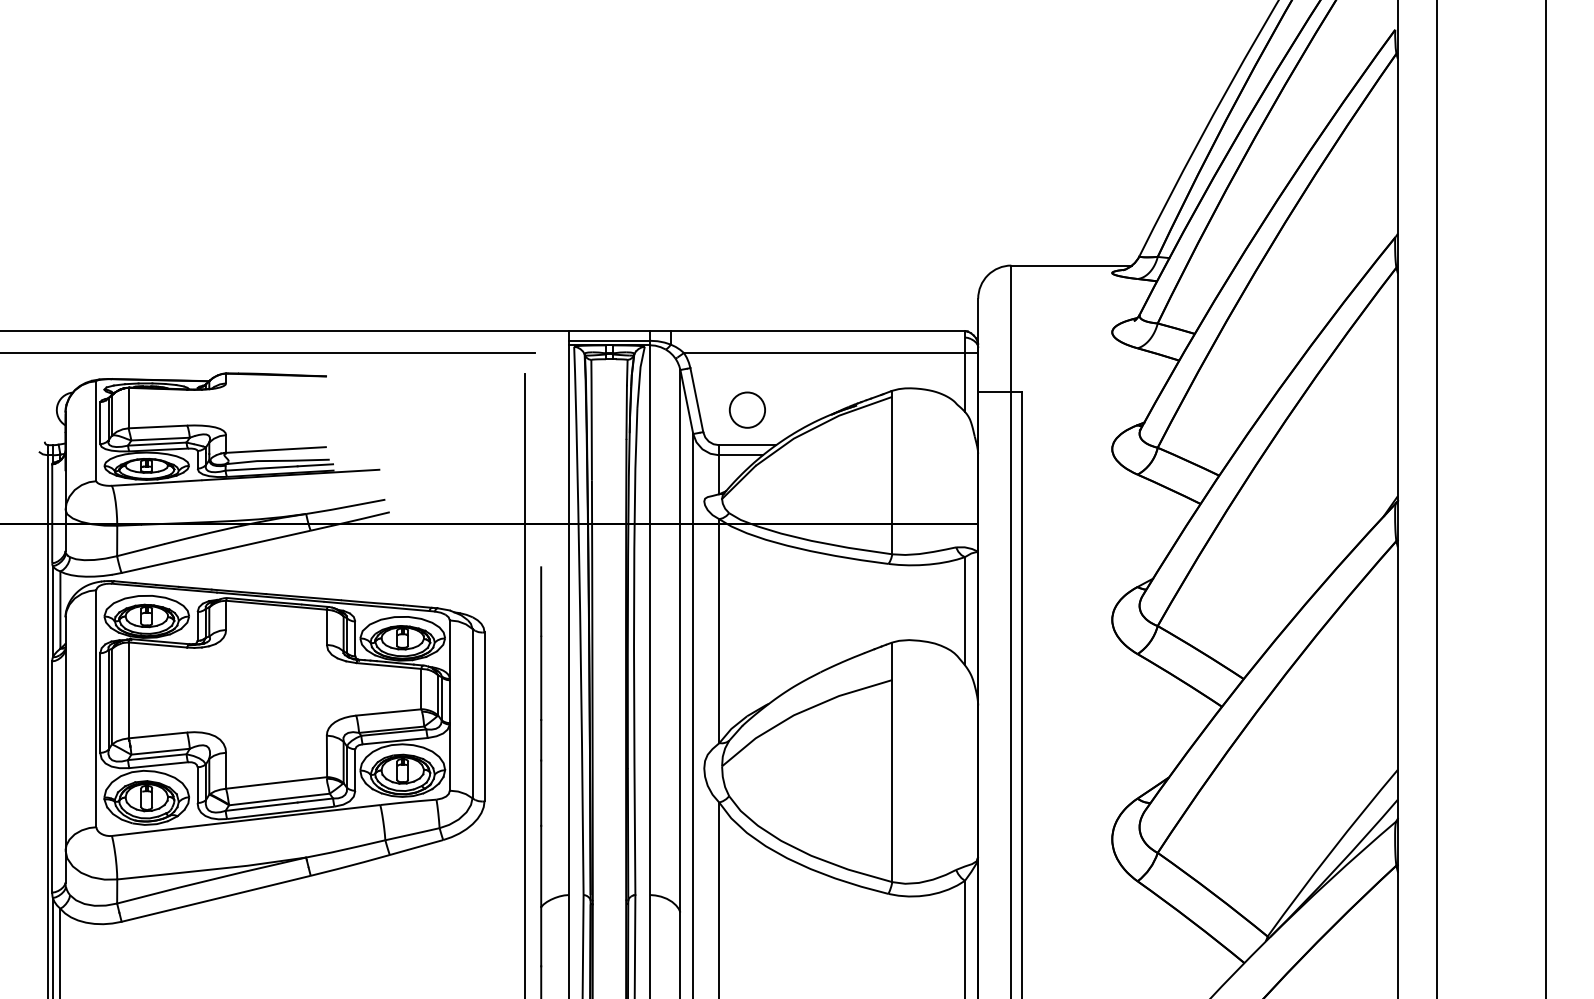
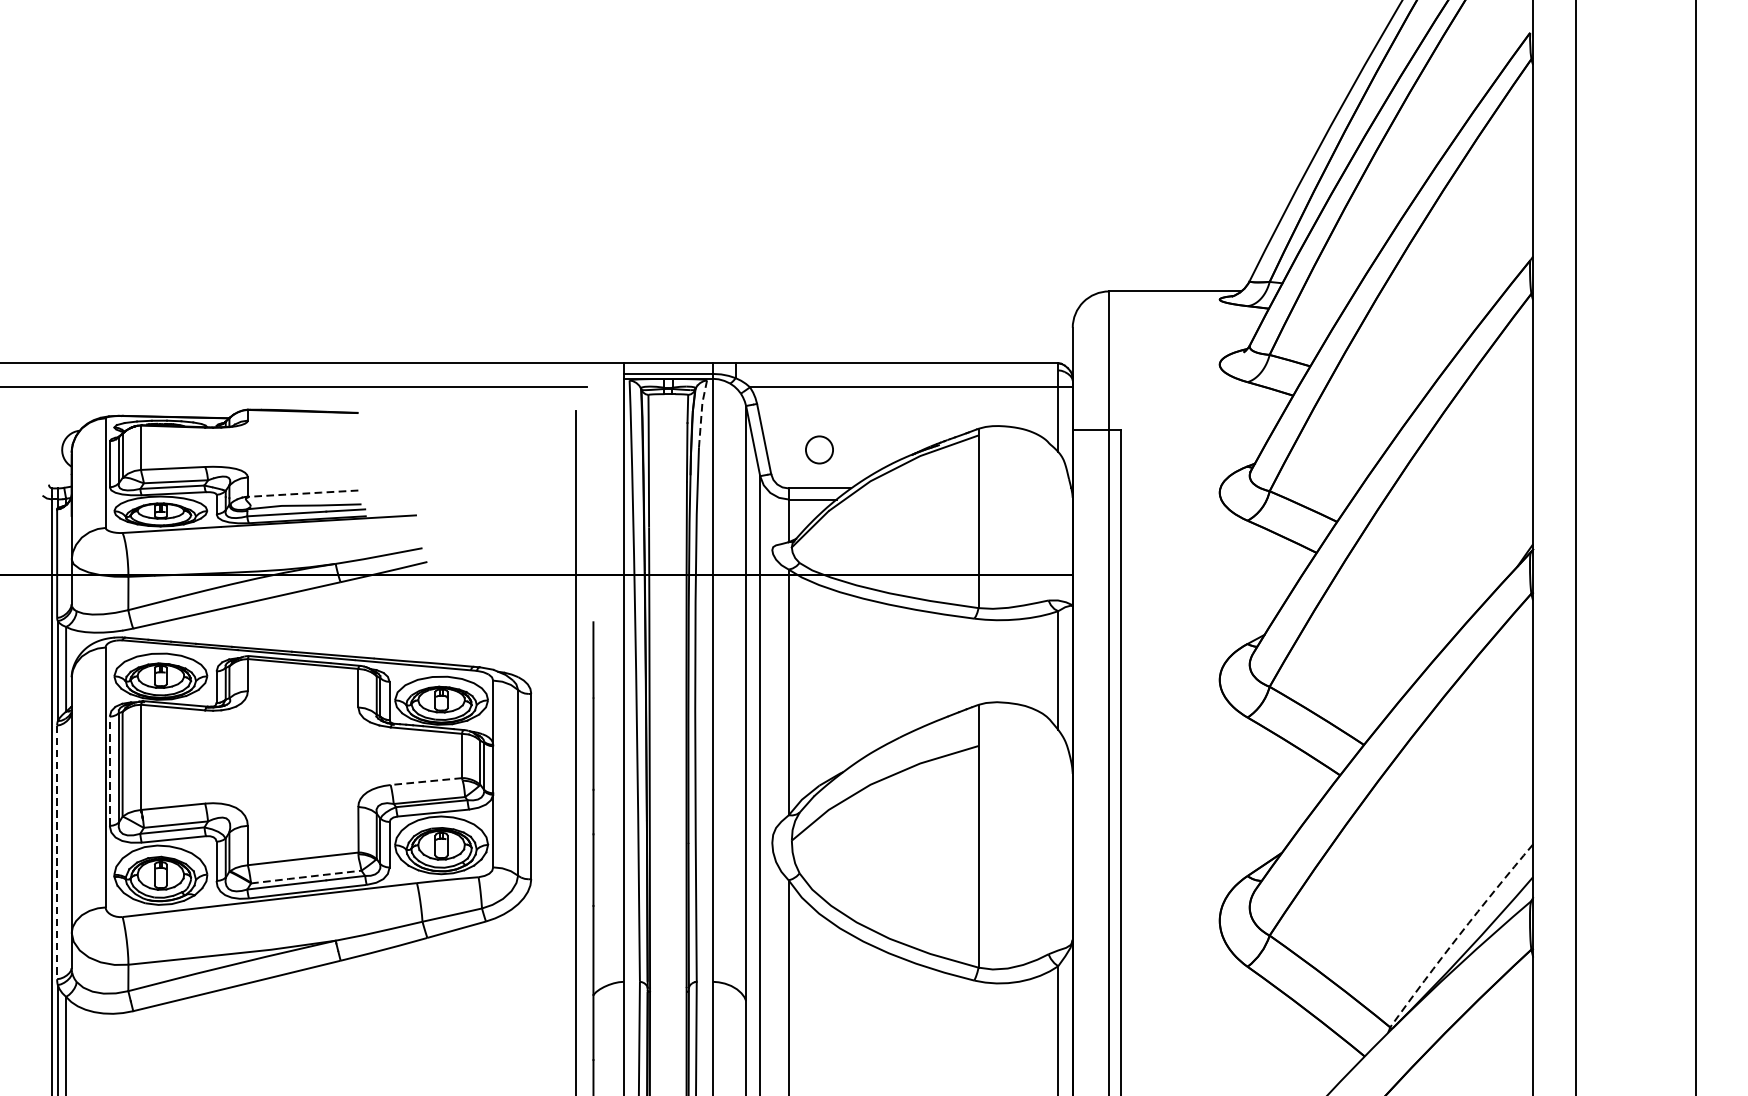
line: (639, 376) -> (701, 413), solid -> dashed
circle: (746, 409) -> (818, 449), size x0.7
line: (276, 449) -> (303, 493), solid -> dashed
line: (100, 703) -> (110, 771), solid -> dashed
line: (388, 712) -> (425, 781), solid -> dashed
line: (52, 777) -> (57, 852), solid -> dashed
line: (279, 799) -> (306, 877), solid -> dashed
arc: (1331, 851) -> (1460, 934), solid -> dashed

